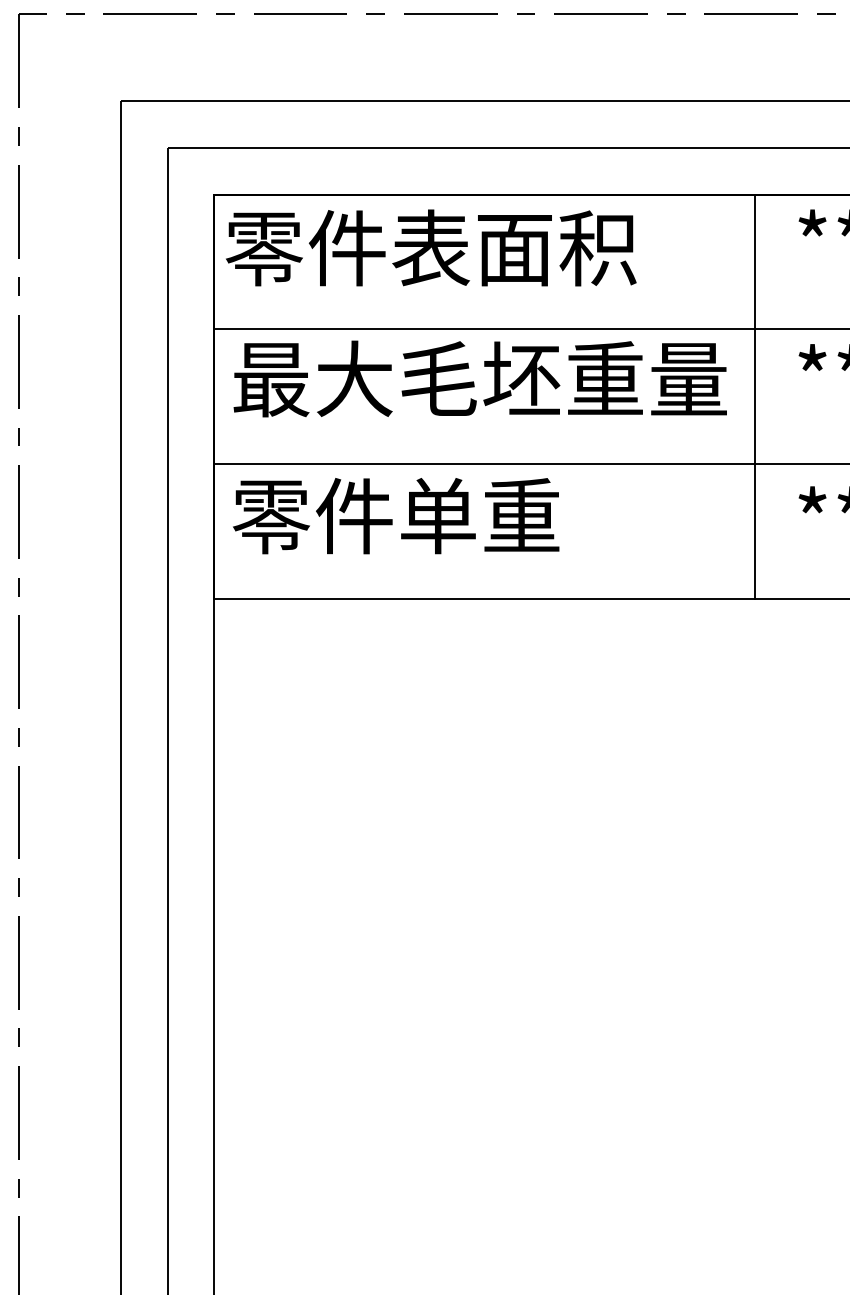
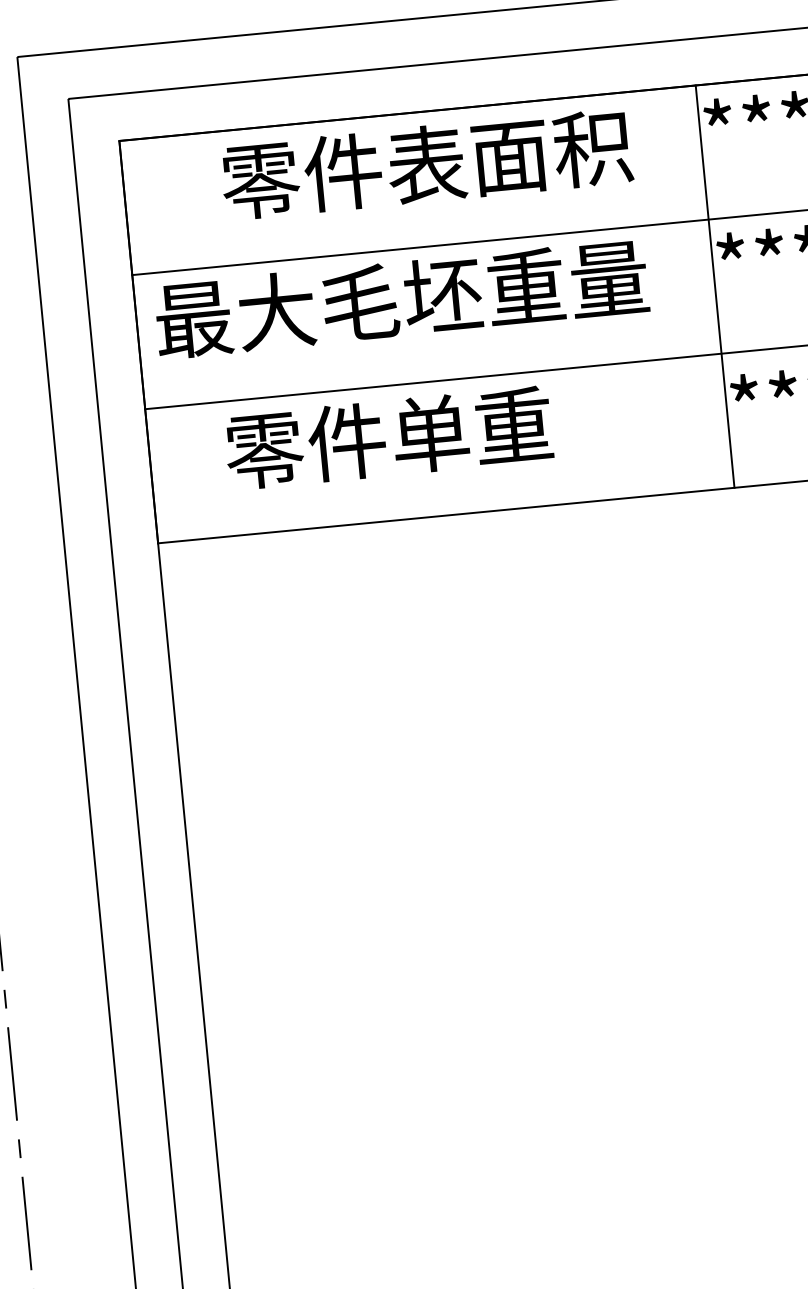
text: (431, 247) -> (426, 163), moved
line: (754, 396) -> (715, 286), moved
text: (396, 516) -> (389, 438), moved

